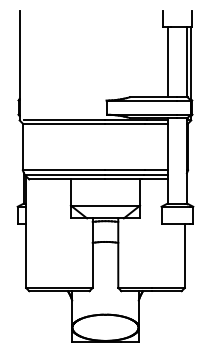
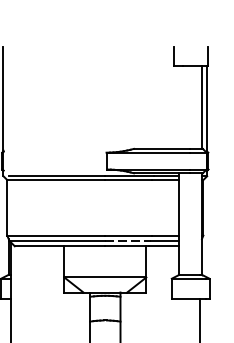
line: (167, 62) -> (178, 107), removed
line: (125, 174) -> (129, 240), solid -> dashed

